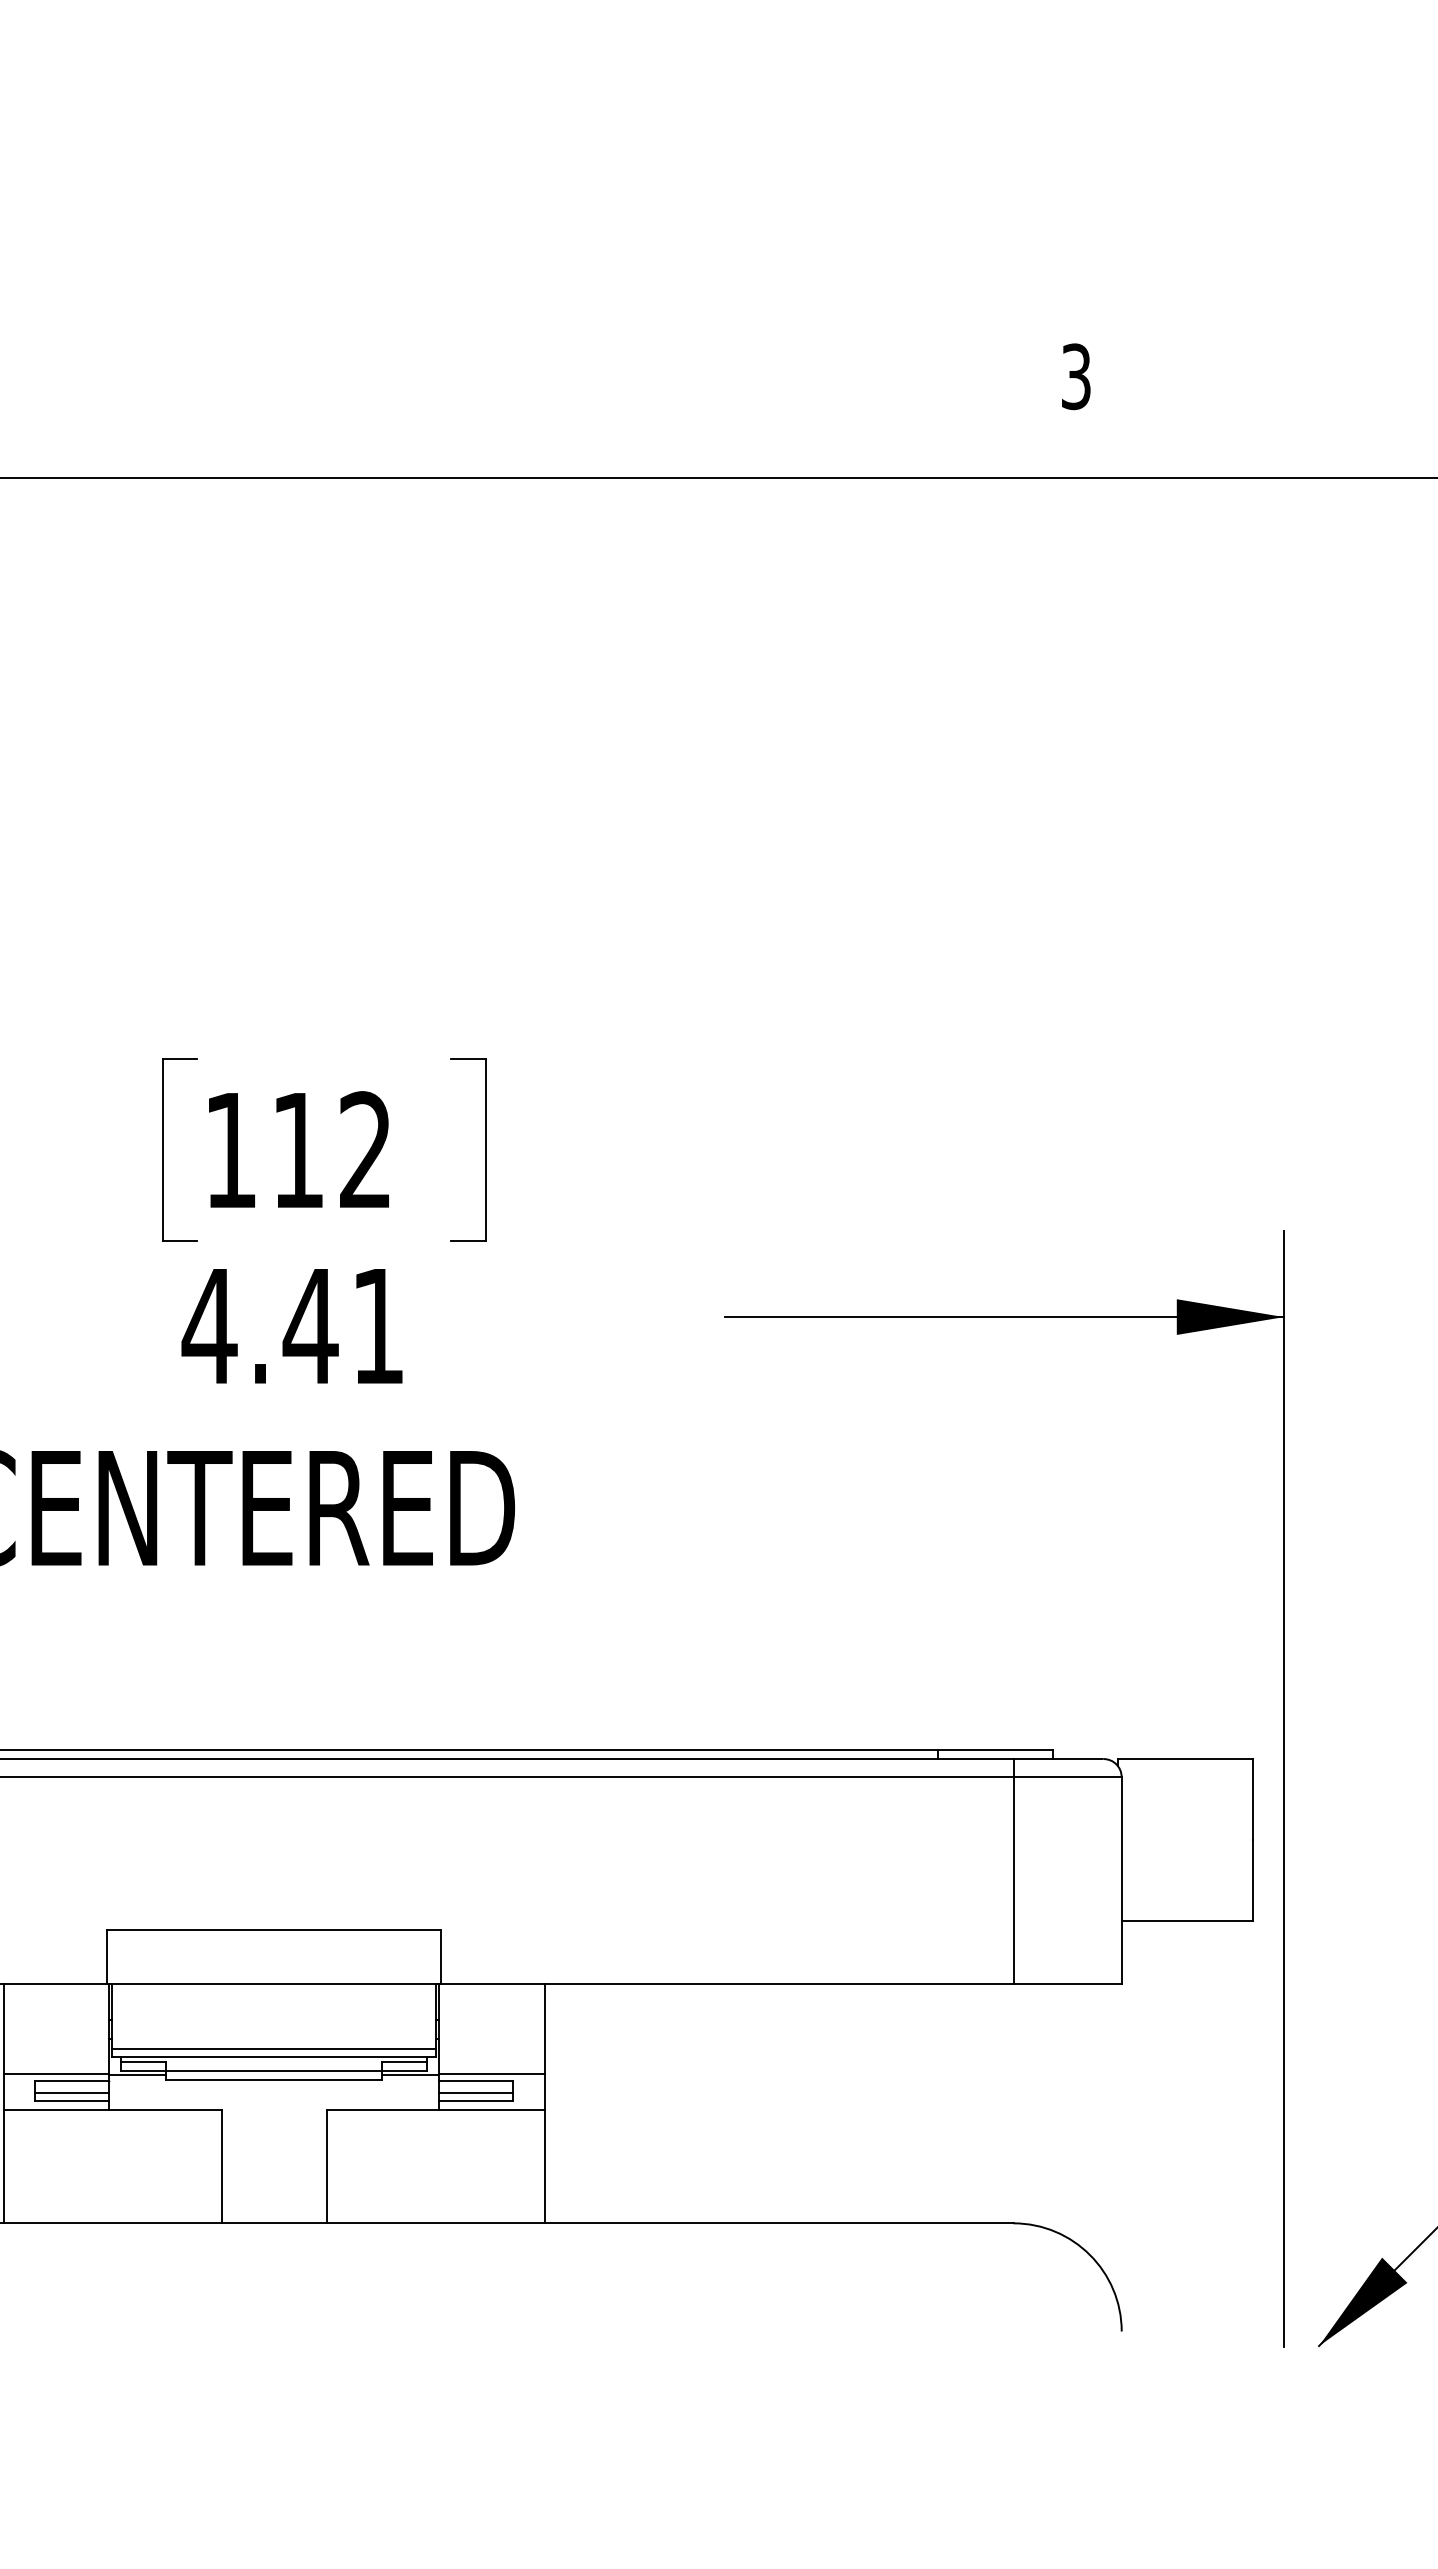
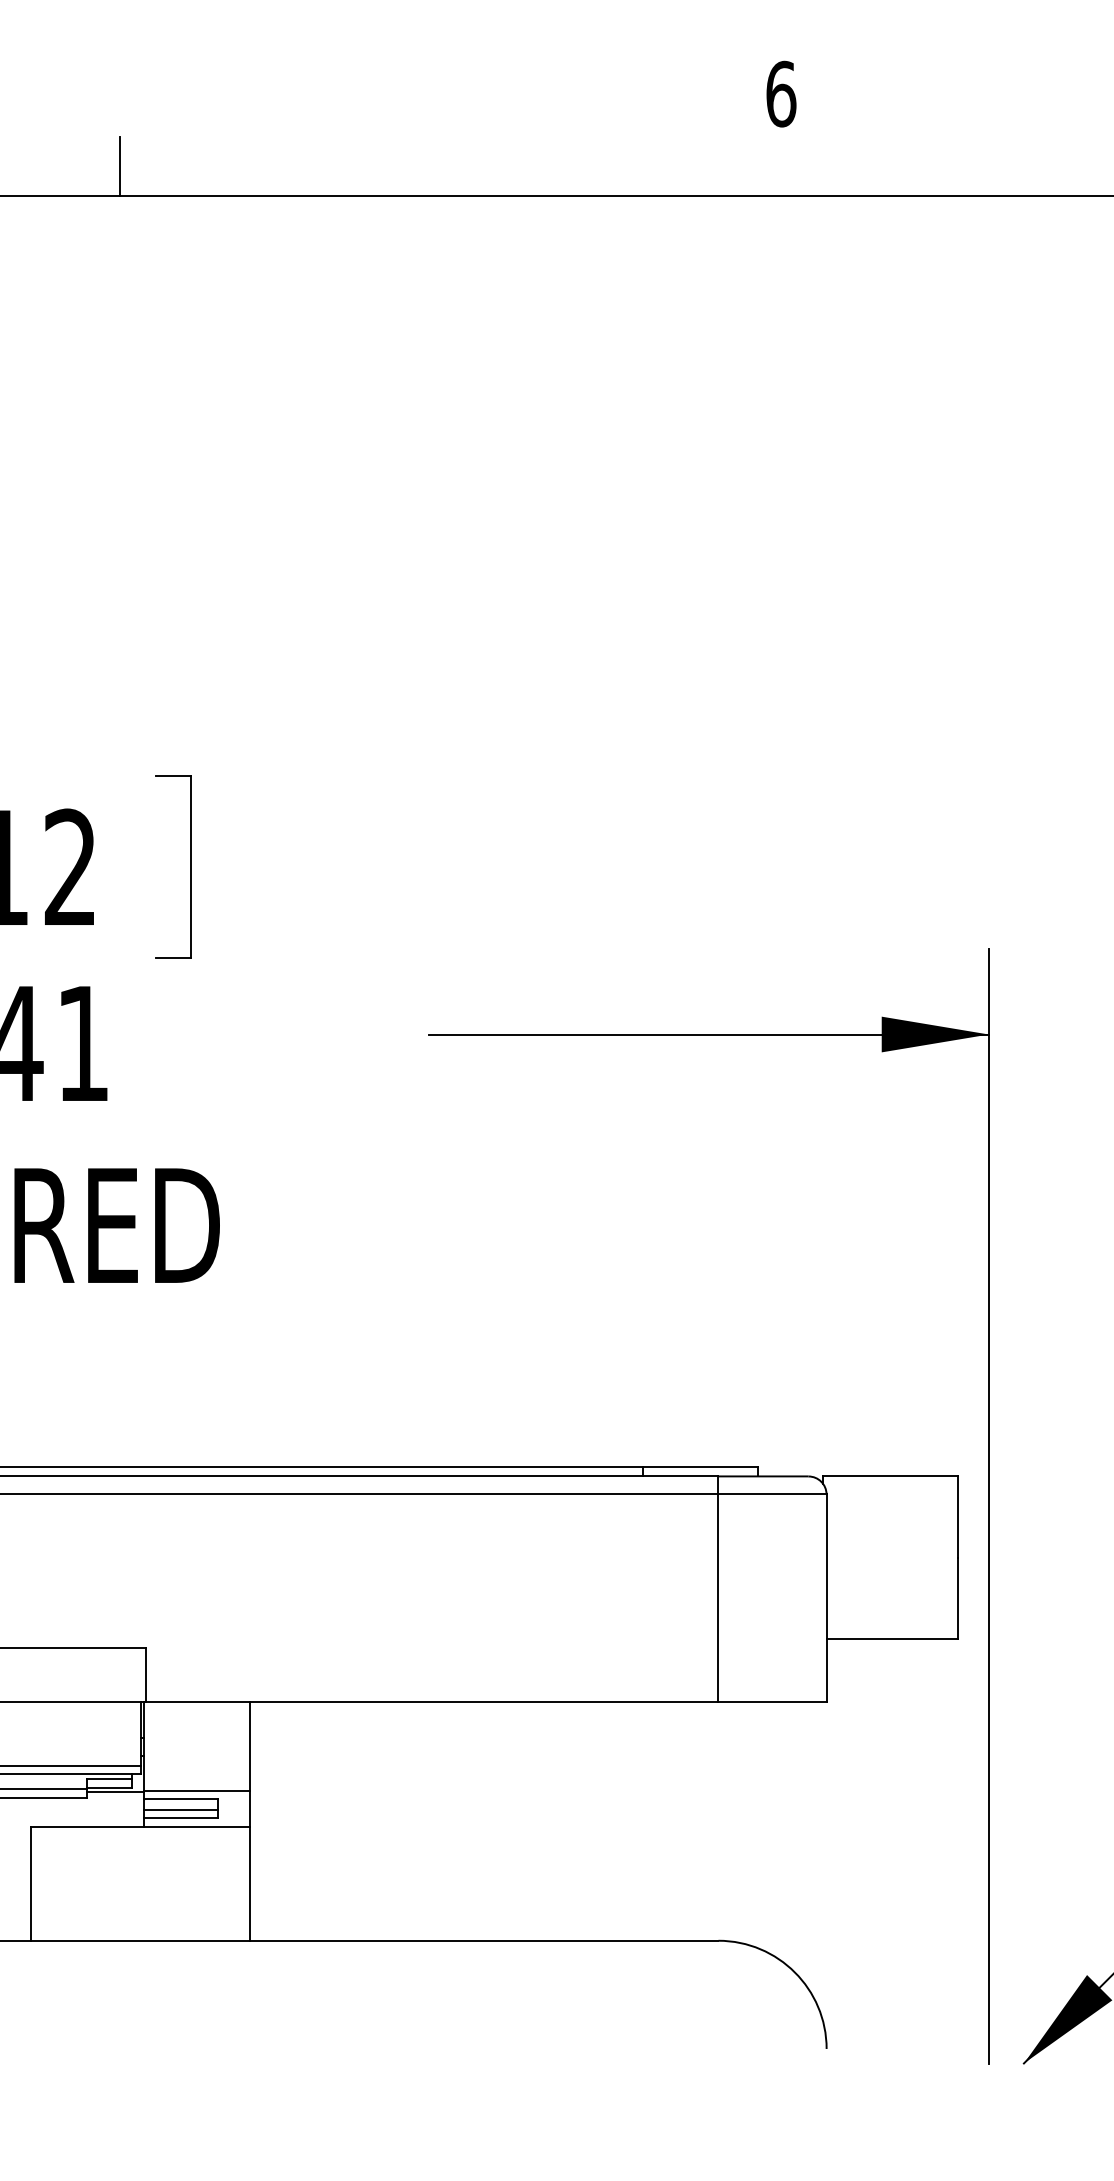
text: (1076, 376) -> (781, 93), 3 -> 6
line: (414, 449) -> (119, 166), added

